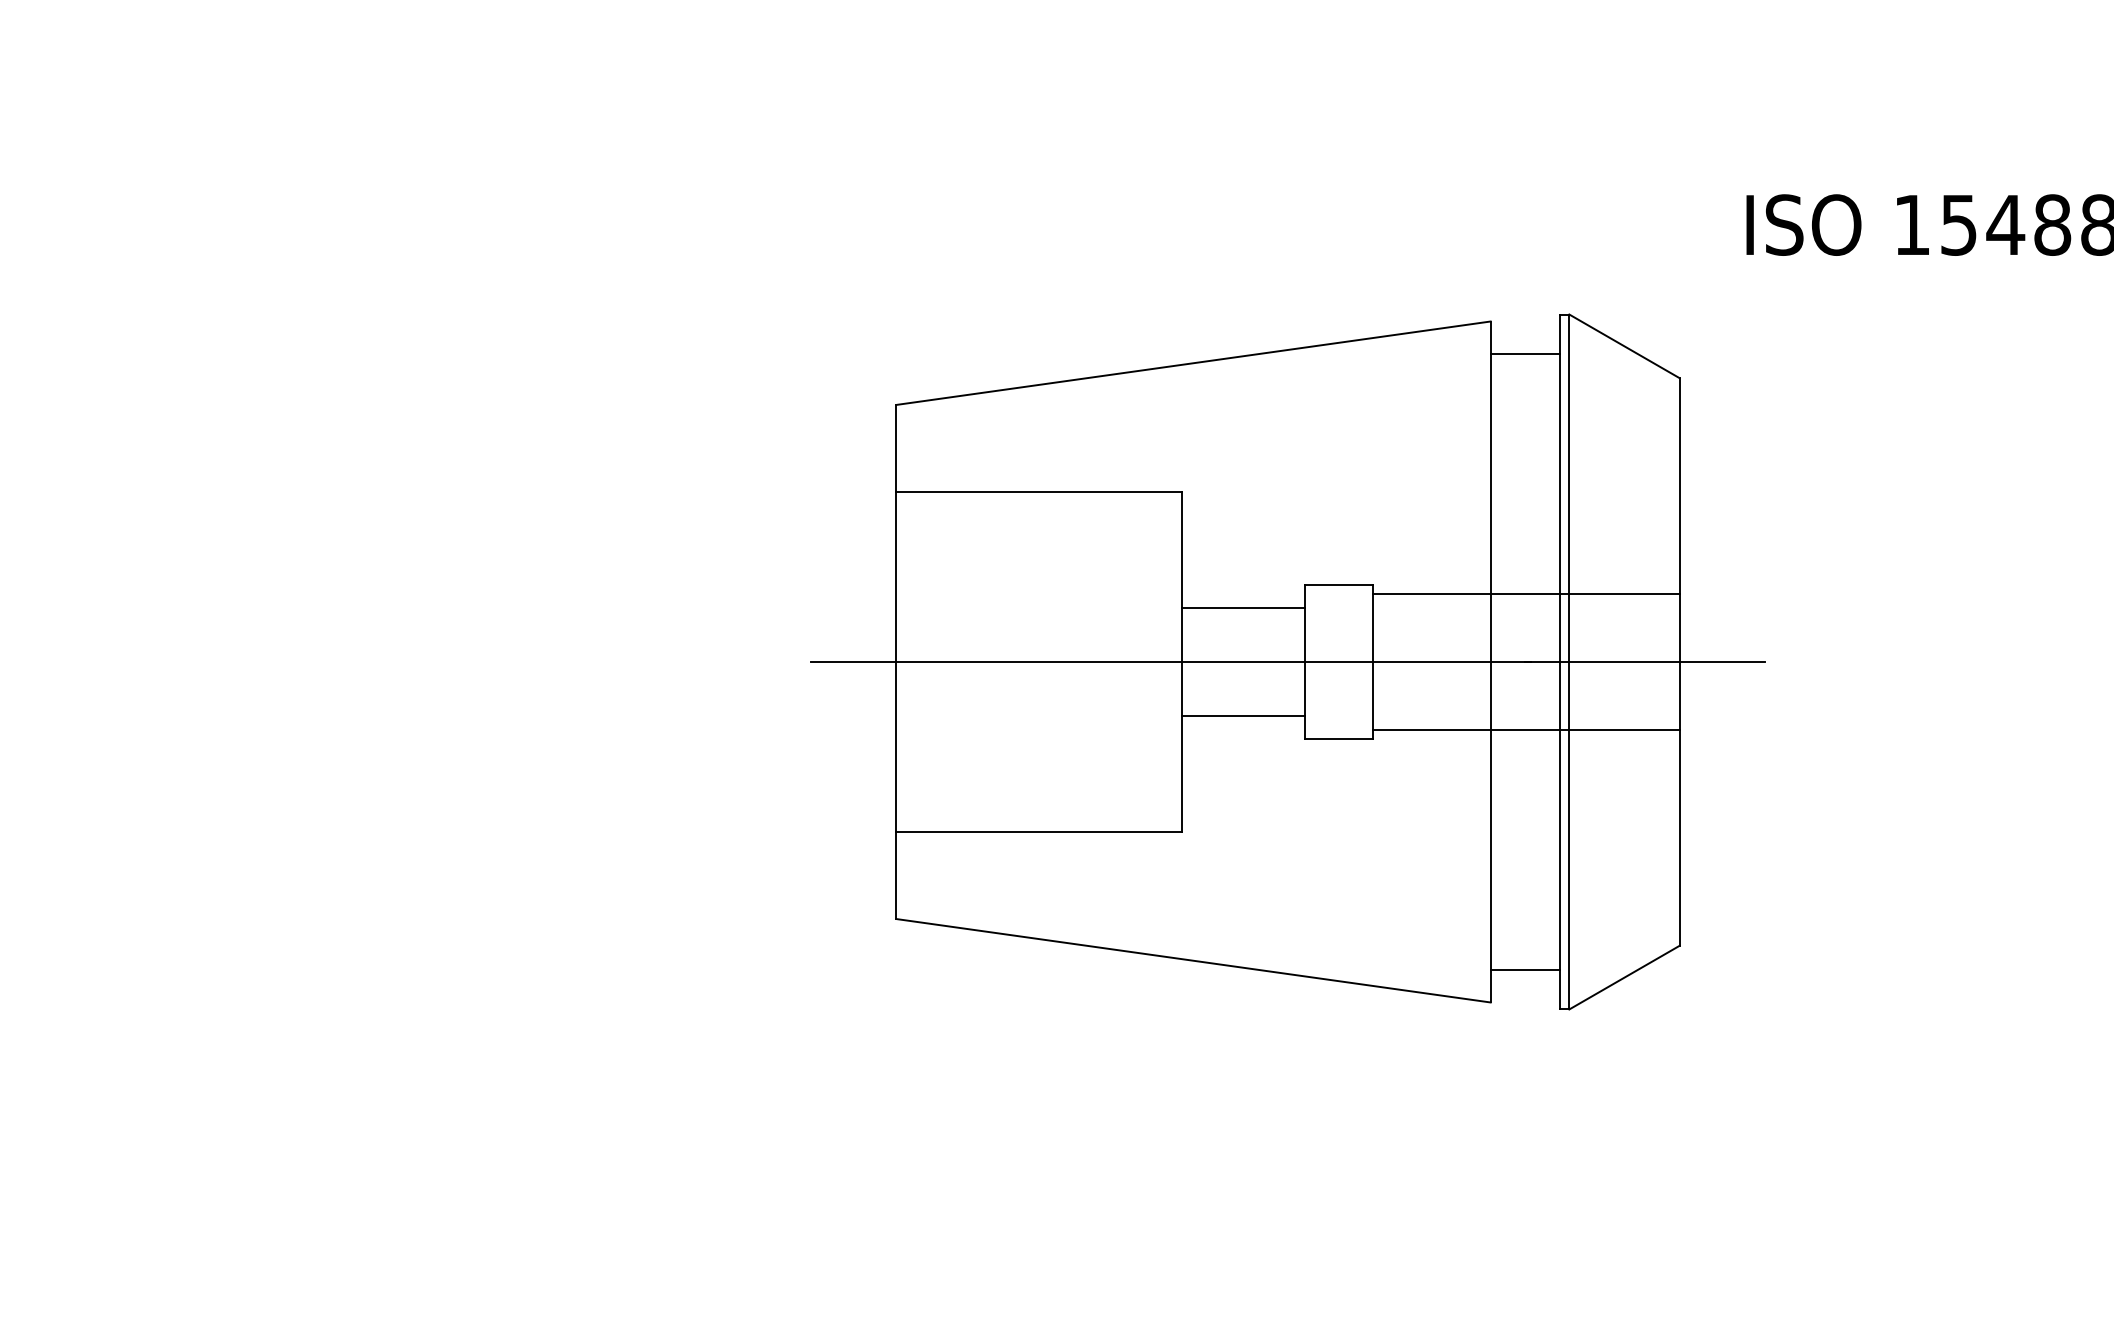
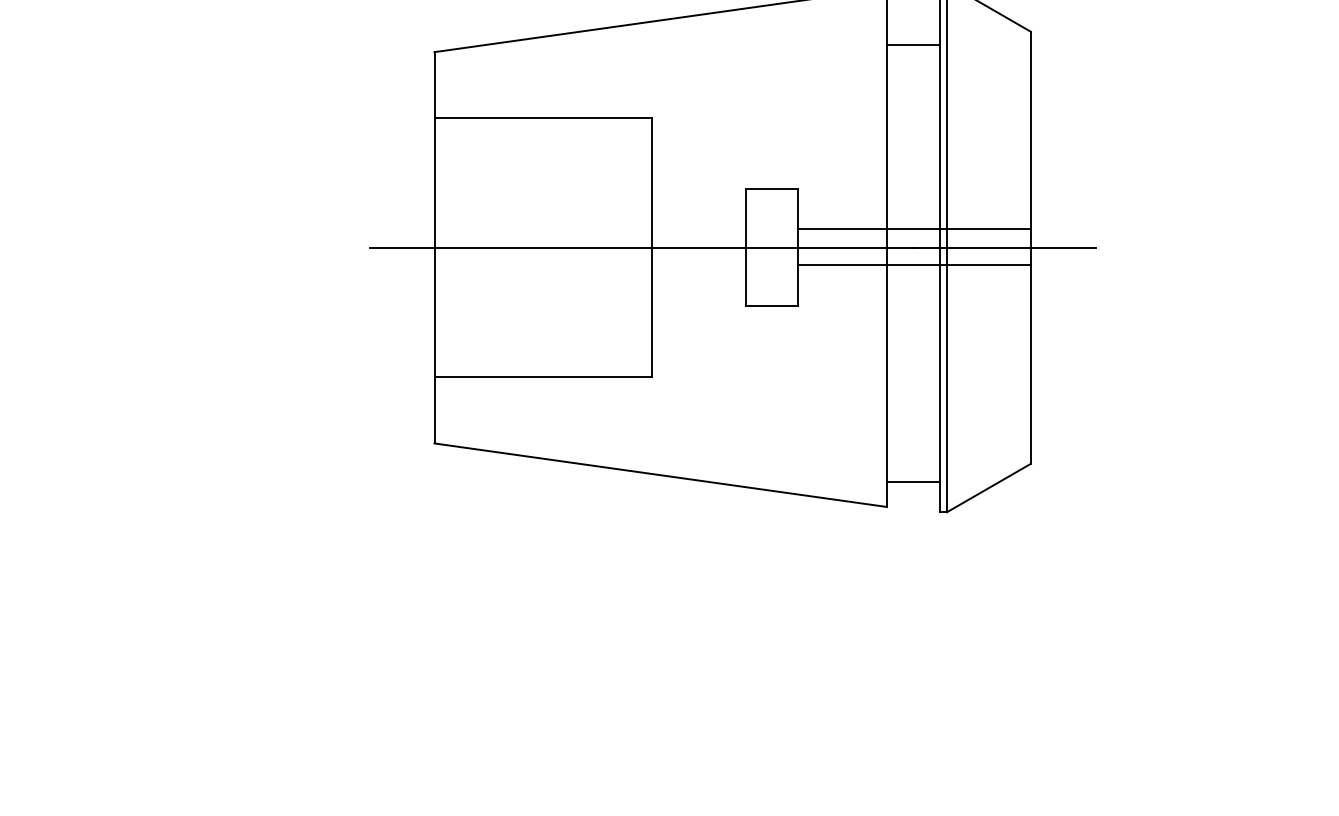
line: (1525, 353) -> (913, 44), moved
line: (1526, 593) -> (914, 229), moved
line: (1243, 608) -> (698, 207), removed
line: (1243, 715) -> (698, 288), removed
line: (1526, 730) -> (914, 265), moved

